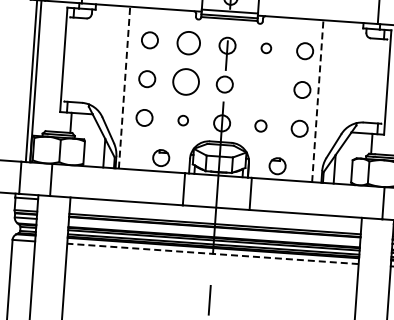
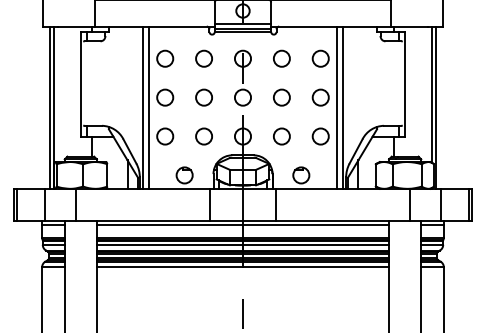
circle: (188, 42) -> (203, 58), size x0.71
circle: (265, 48) -> (281, 58), size x1.67
circle: (185, 81) -> (203, 97), size x0.62
line: (124, 87) -> (143, 107), dashed -> solid
line: (130, 87) -> (149, 107), added
circle: (263, 87) -> (281, 97), added
line: (317, 100) -> (336, 107), dashed -> solid
line: (323, 101) -> (342, 107), added
circle: (182, 120) -> (203, 136), size x1.67
circle: (260, 126) -> (281, 136), size x1.43
line: (215, 212) -> (242, 225), added
line: (214, 231) -> (242, 244), added
line: (212, 253) -> (242, 267), dashed -> solid

